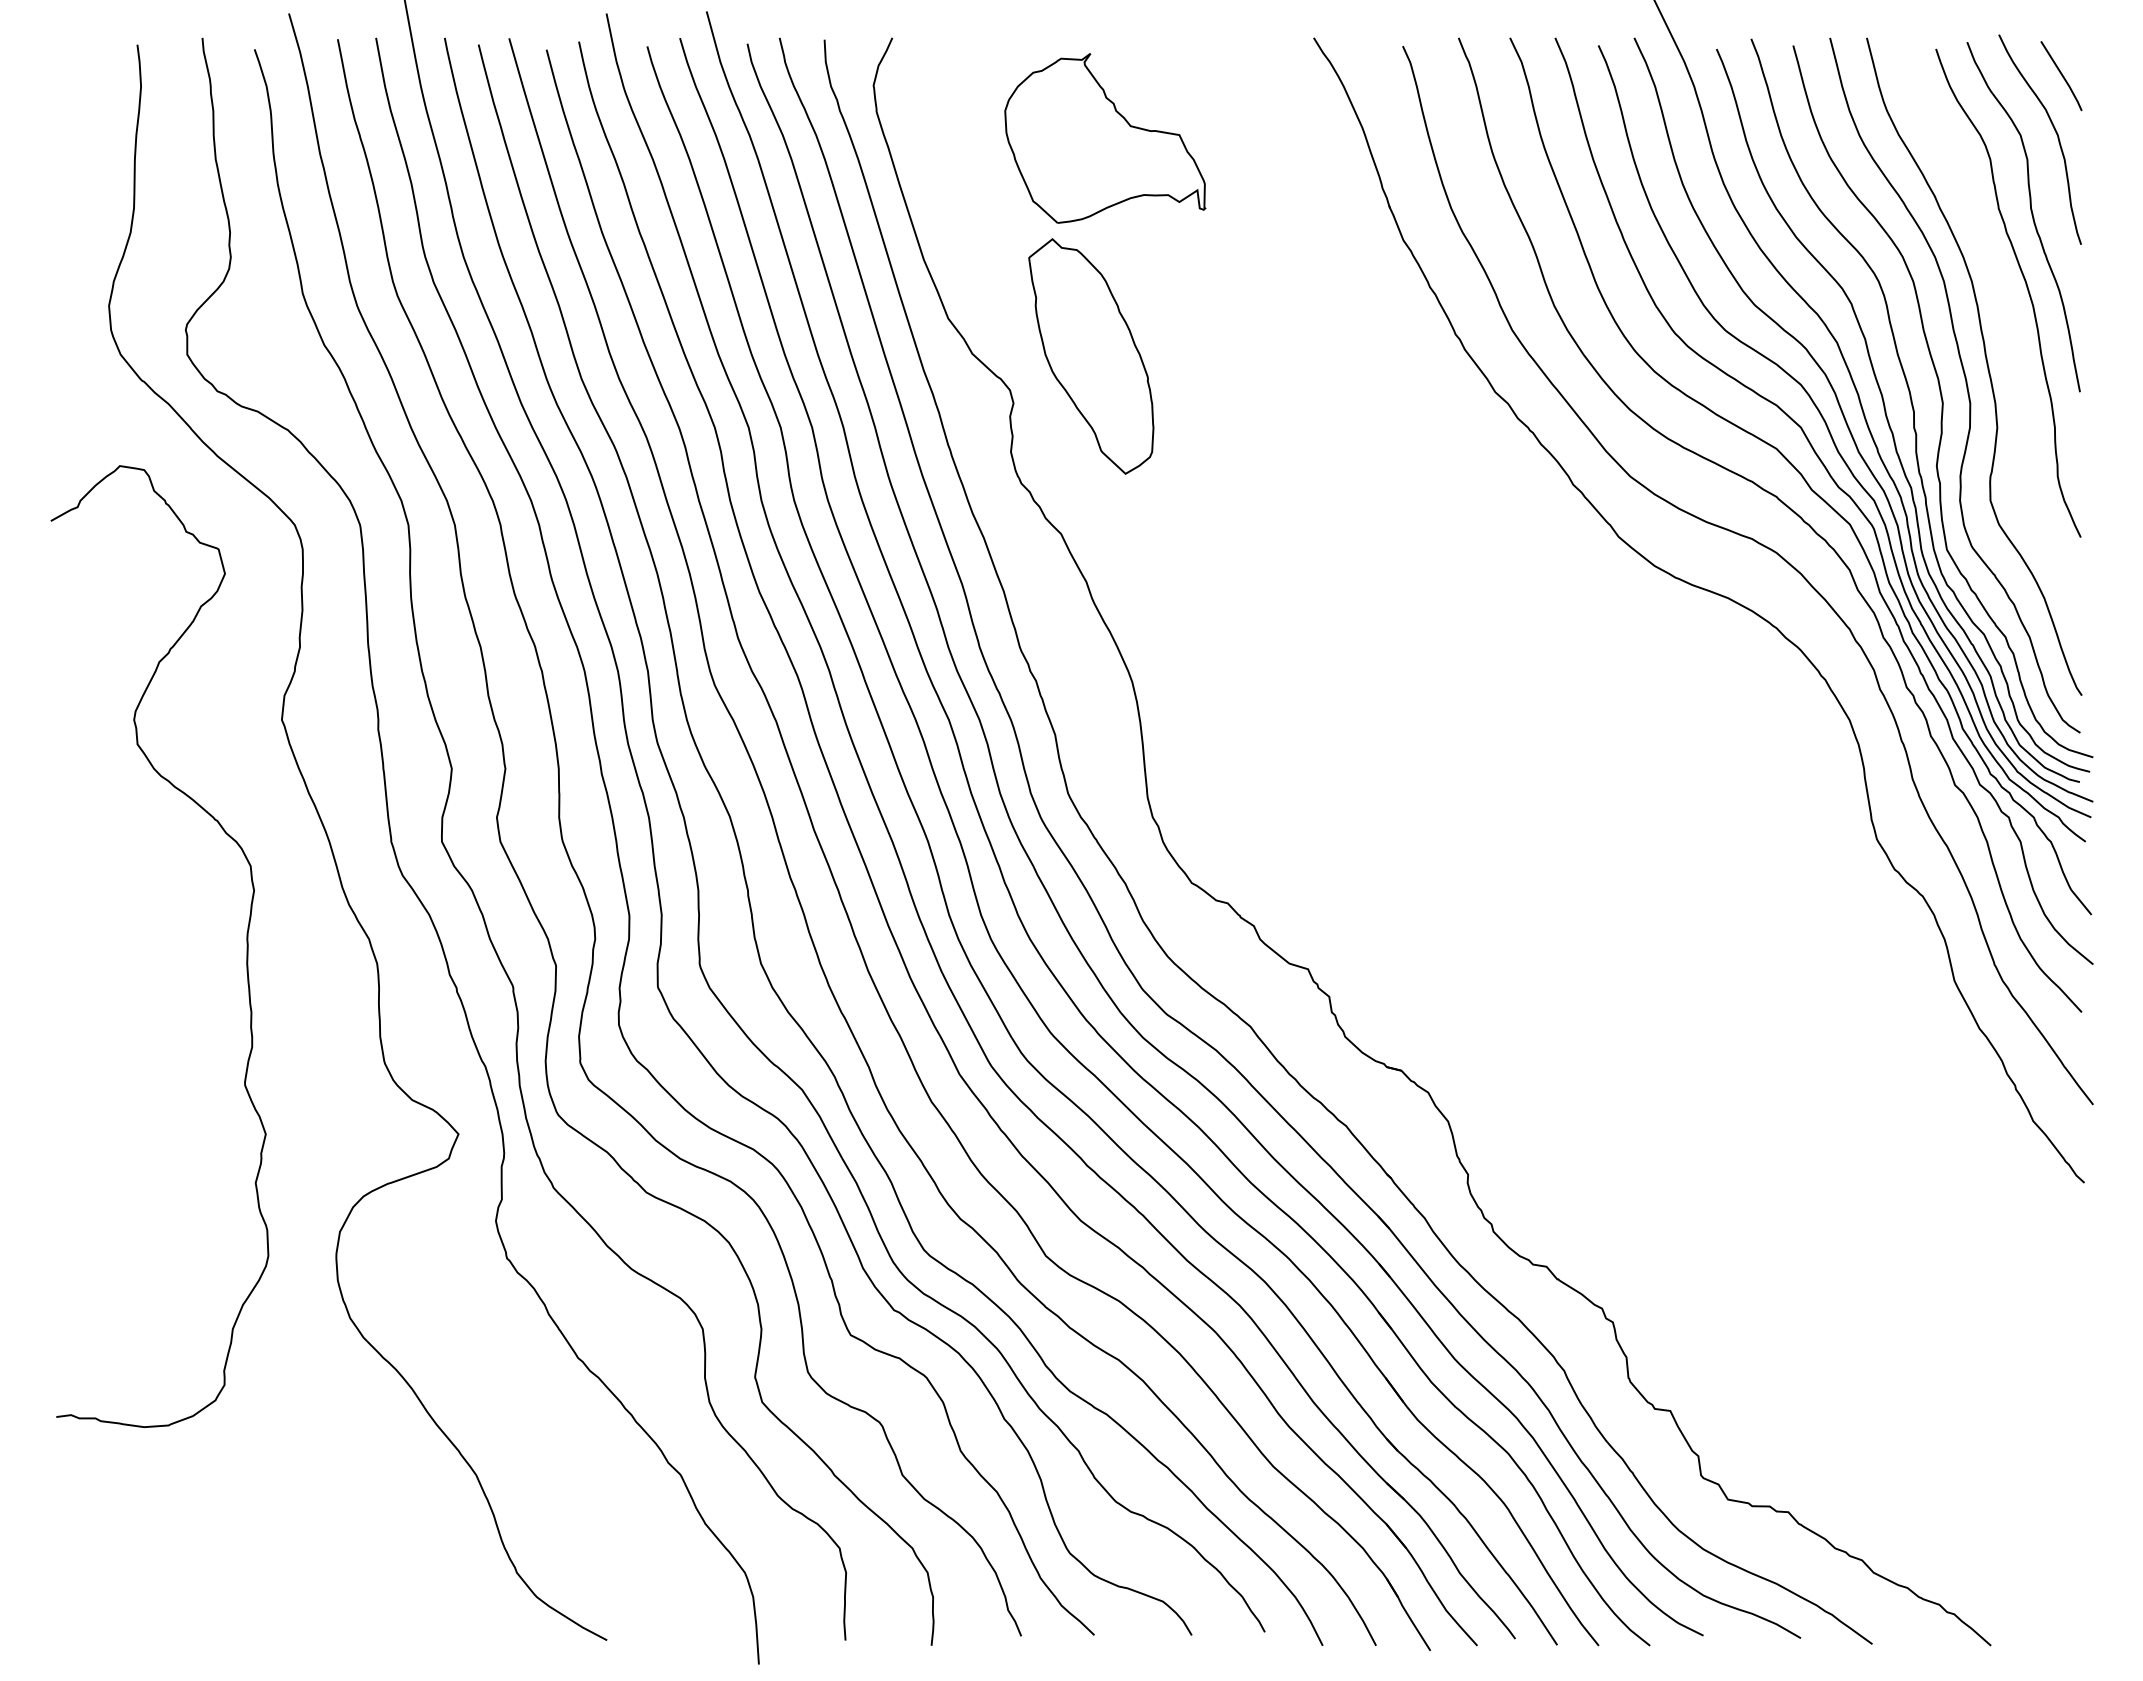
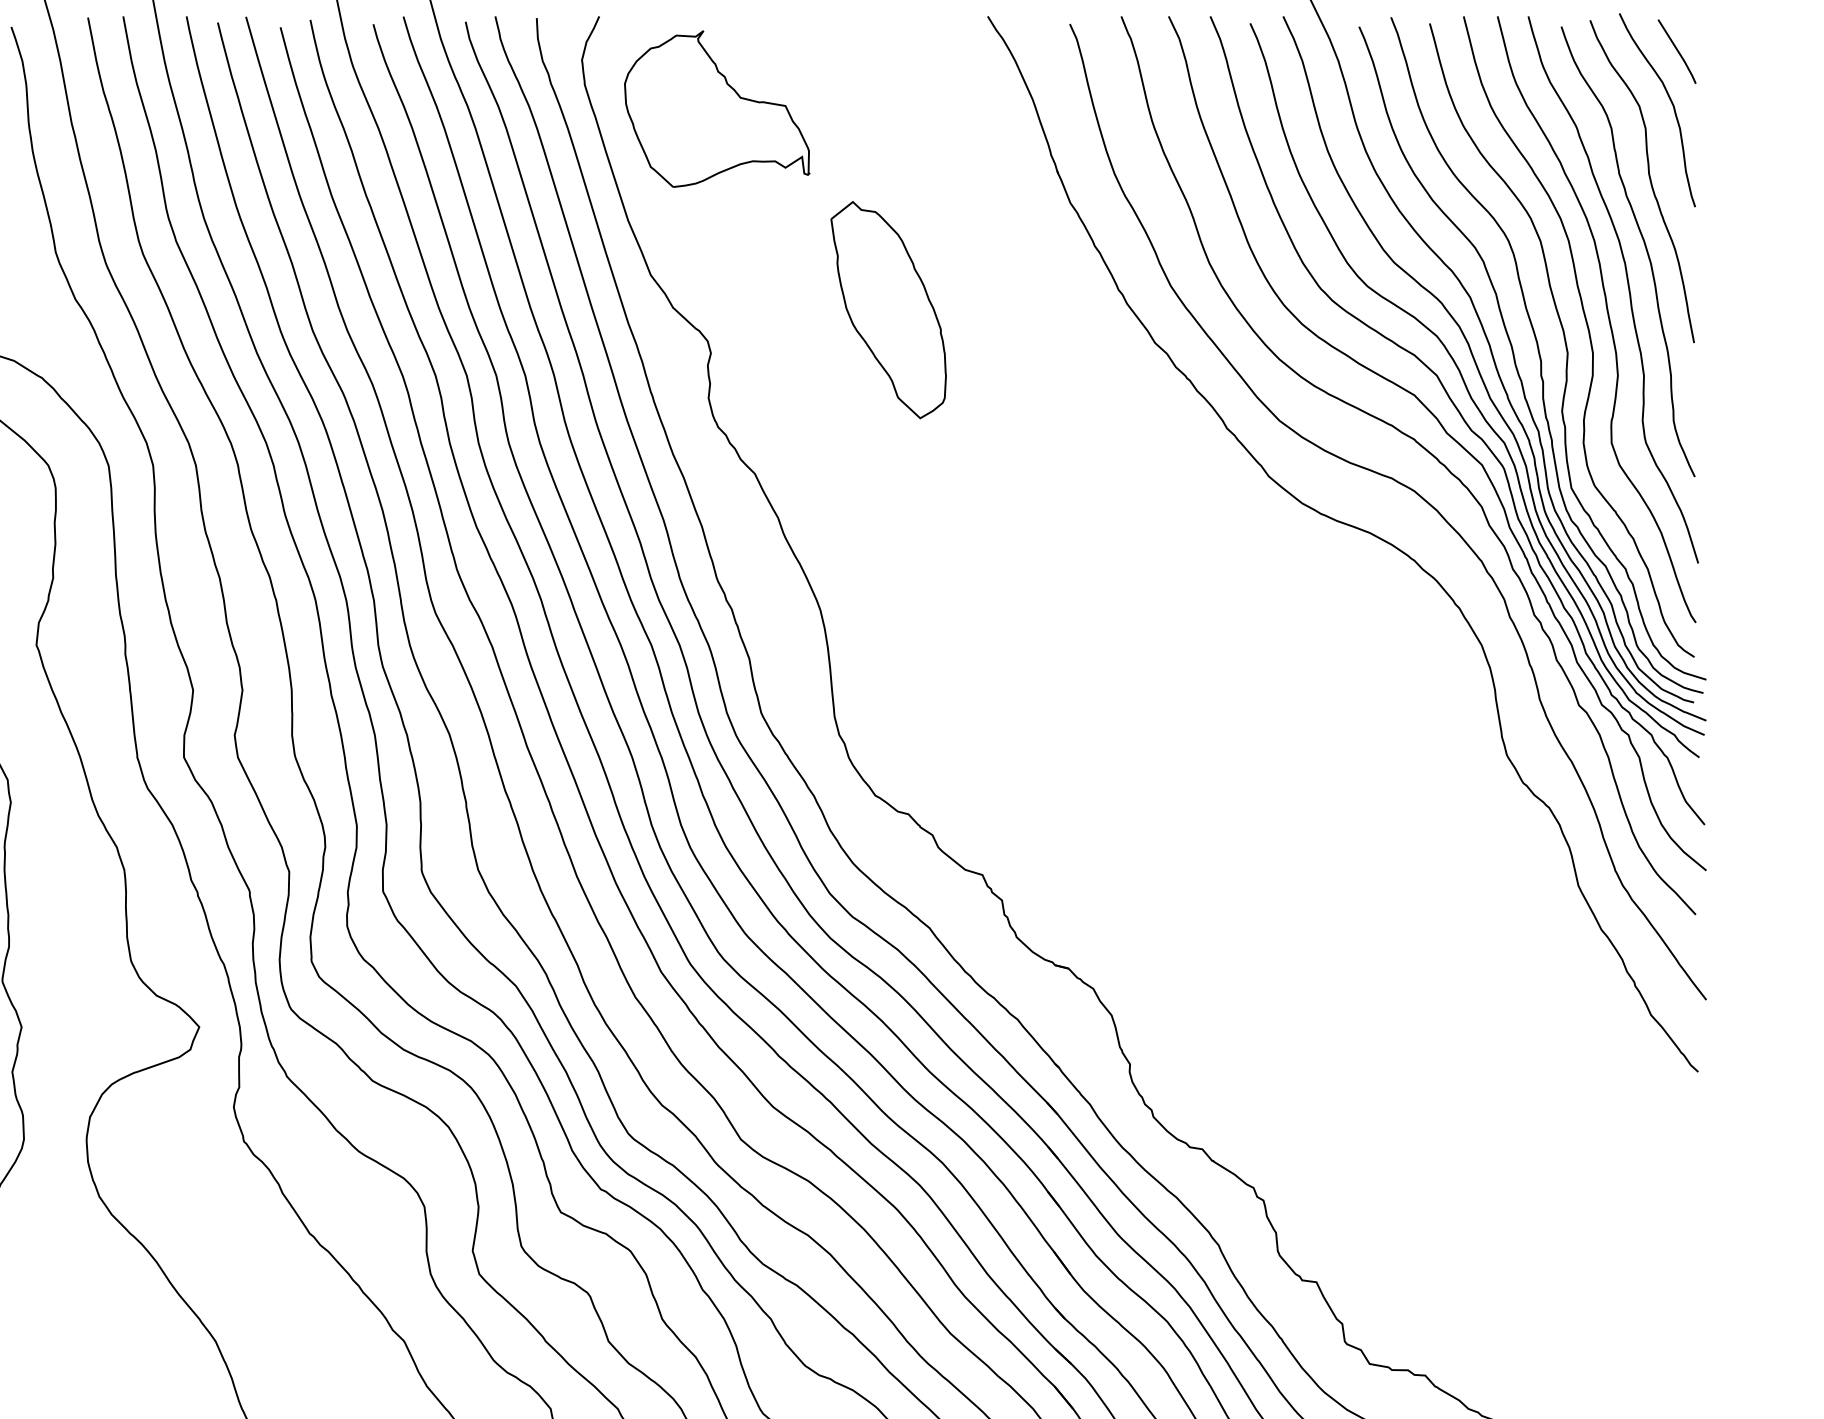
part: (1105, 138) -> (717, 109), moved
curve: (2008, 334) -> (1628, 289), added
part: (1091, 356) -> (888, 310), moved

